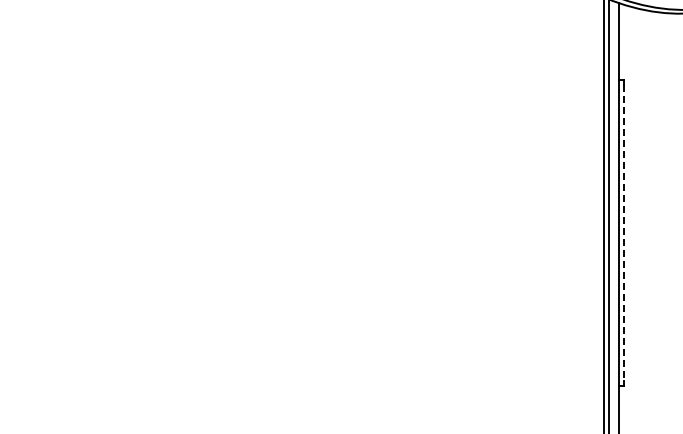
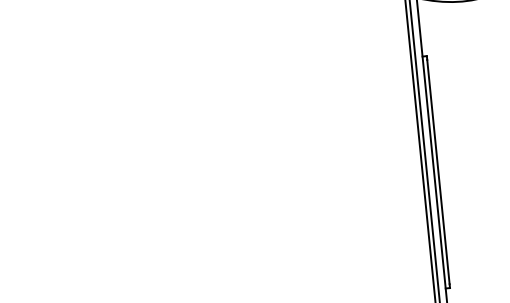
line: (624, 232) -> (438, 171), dashed -> solid

